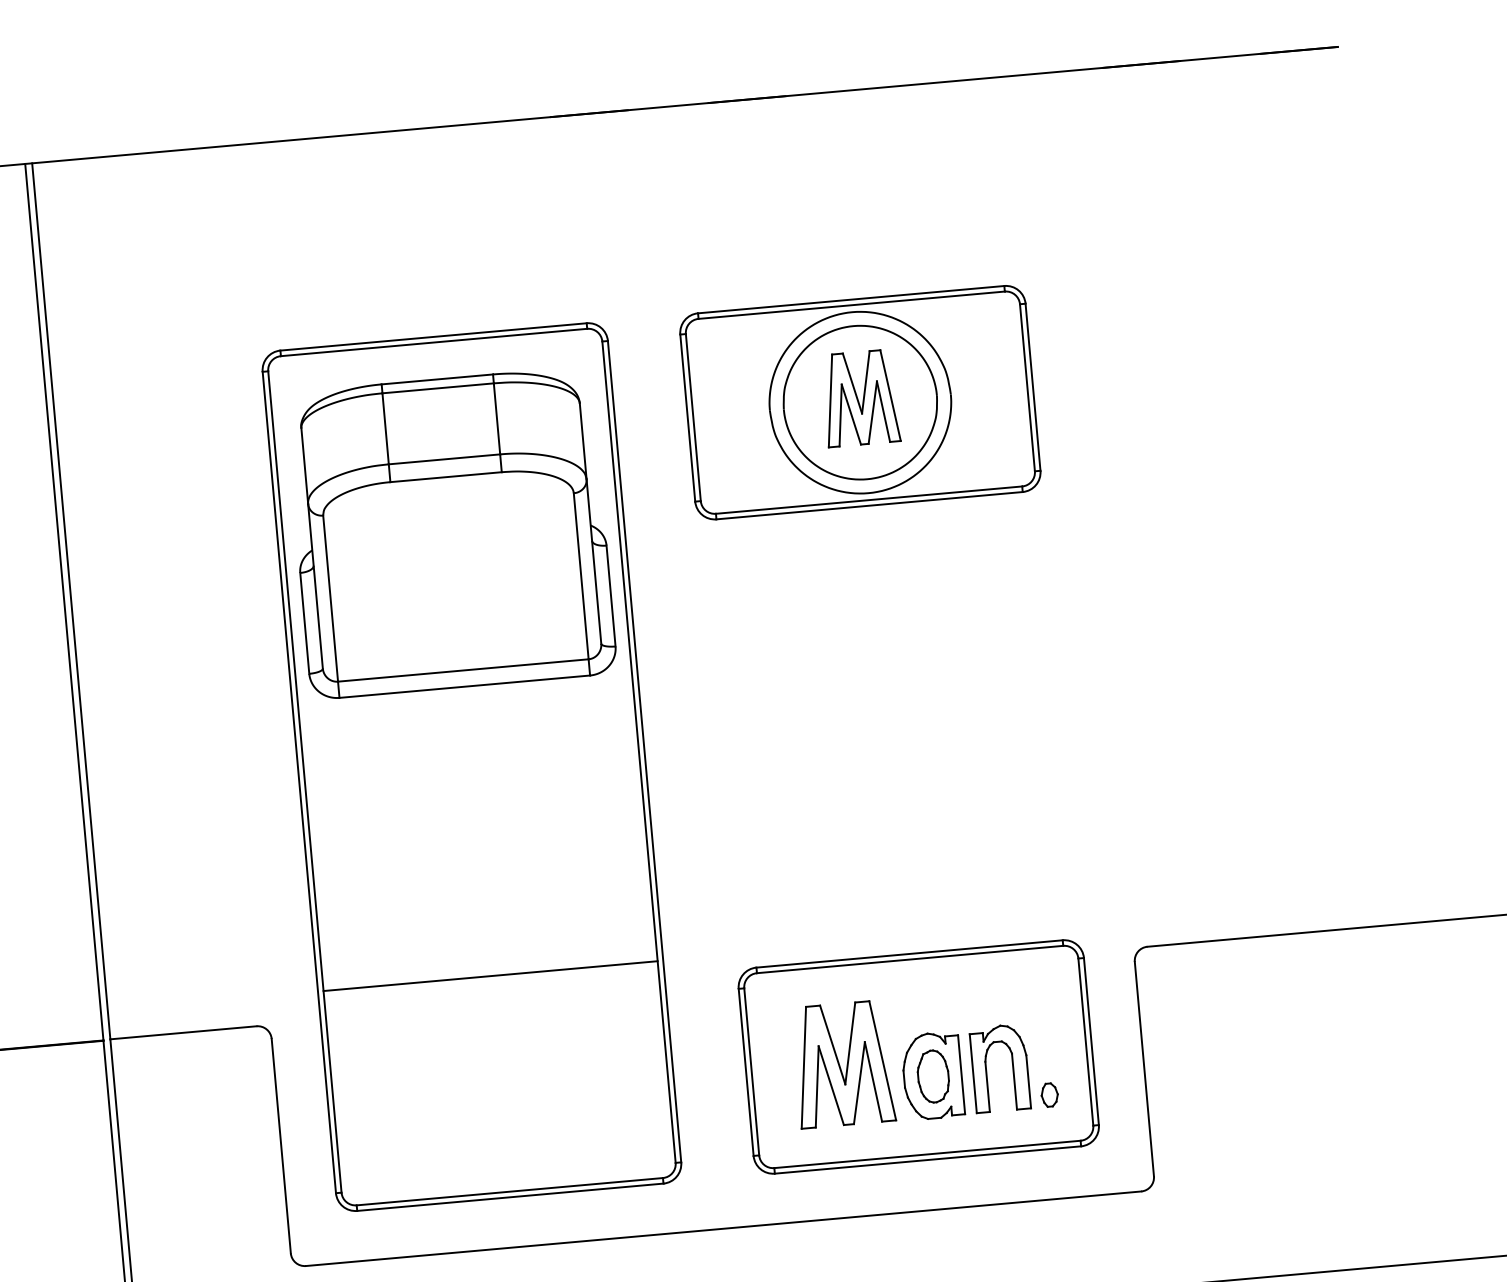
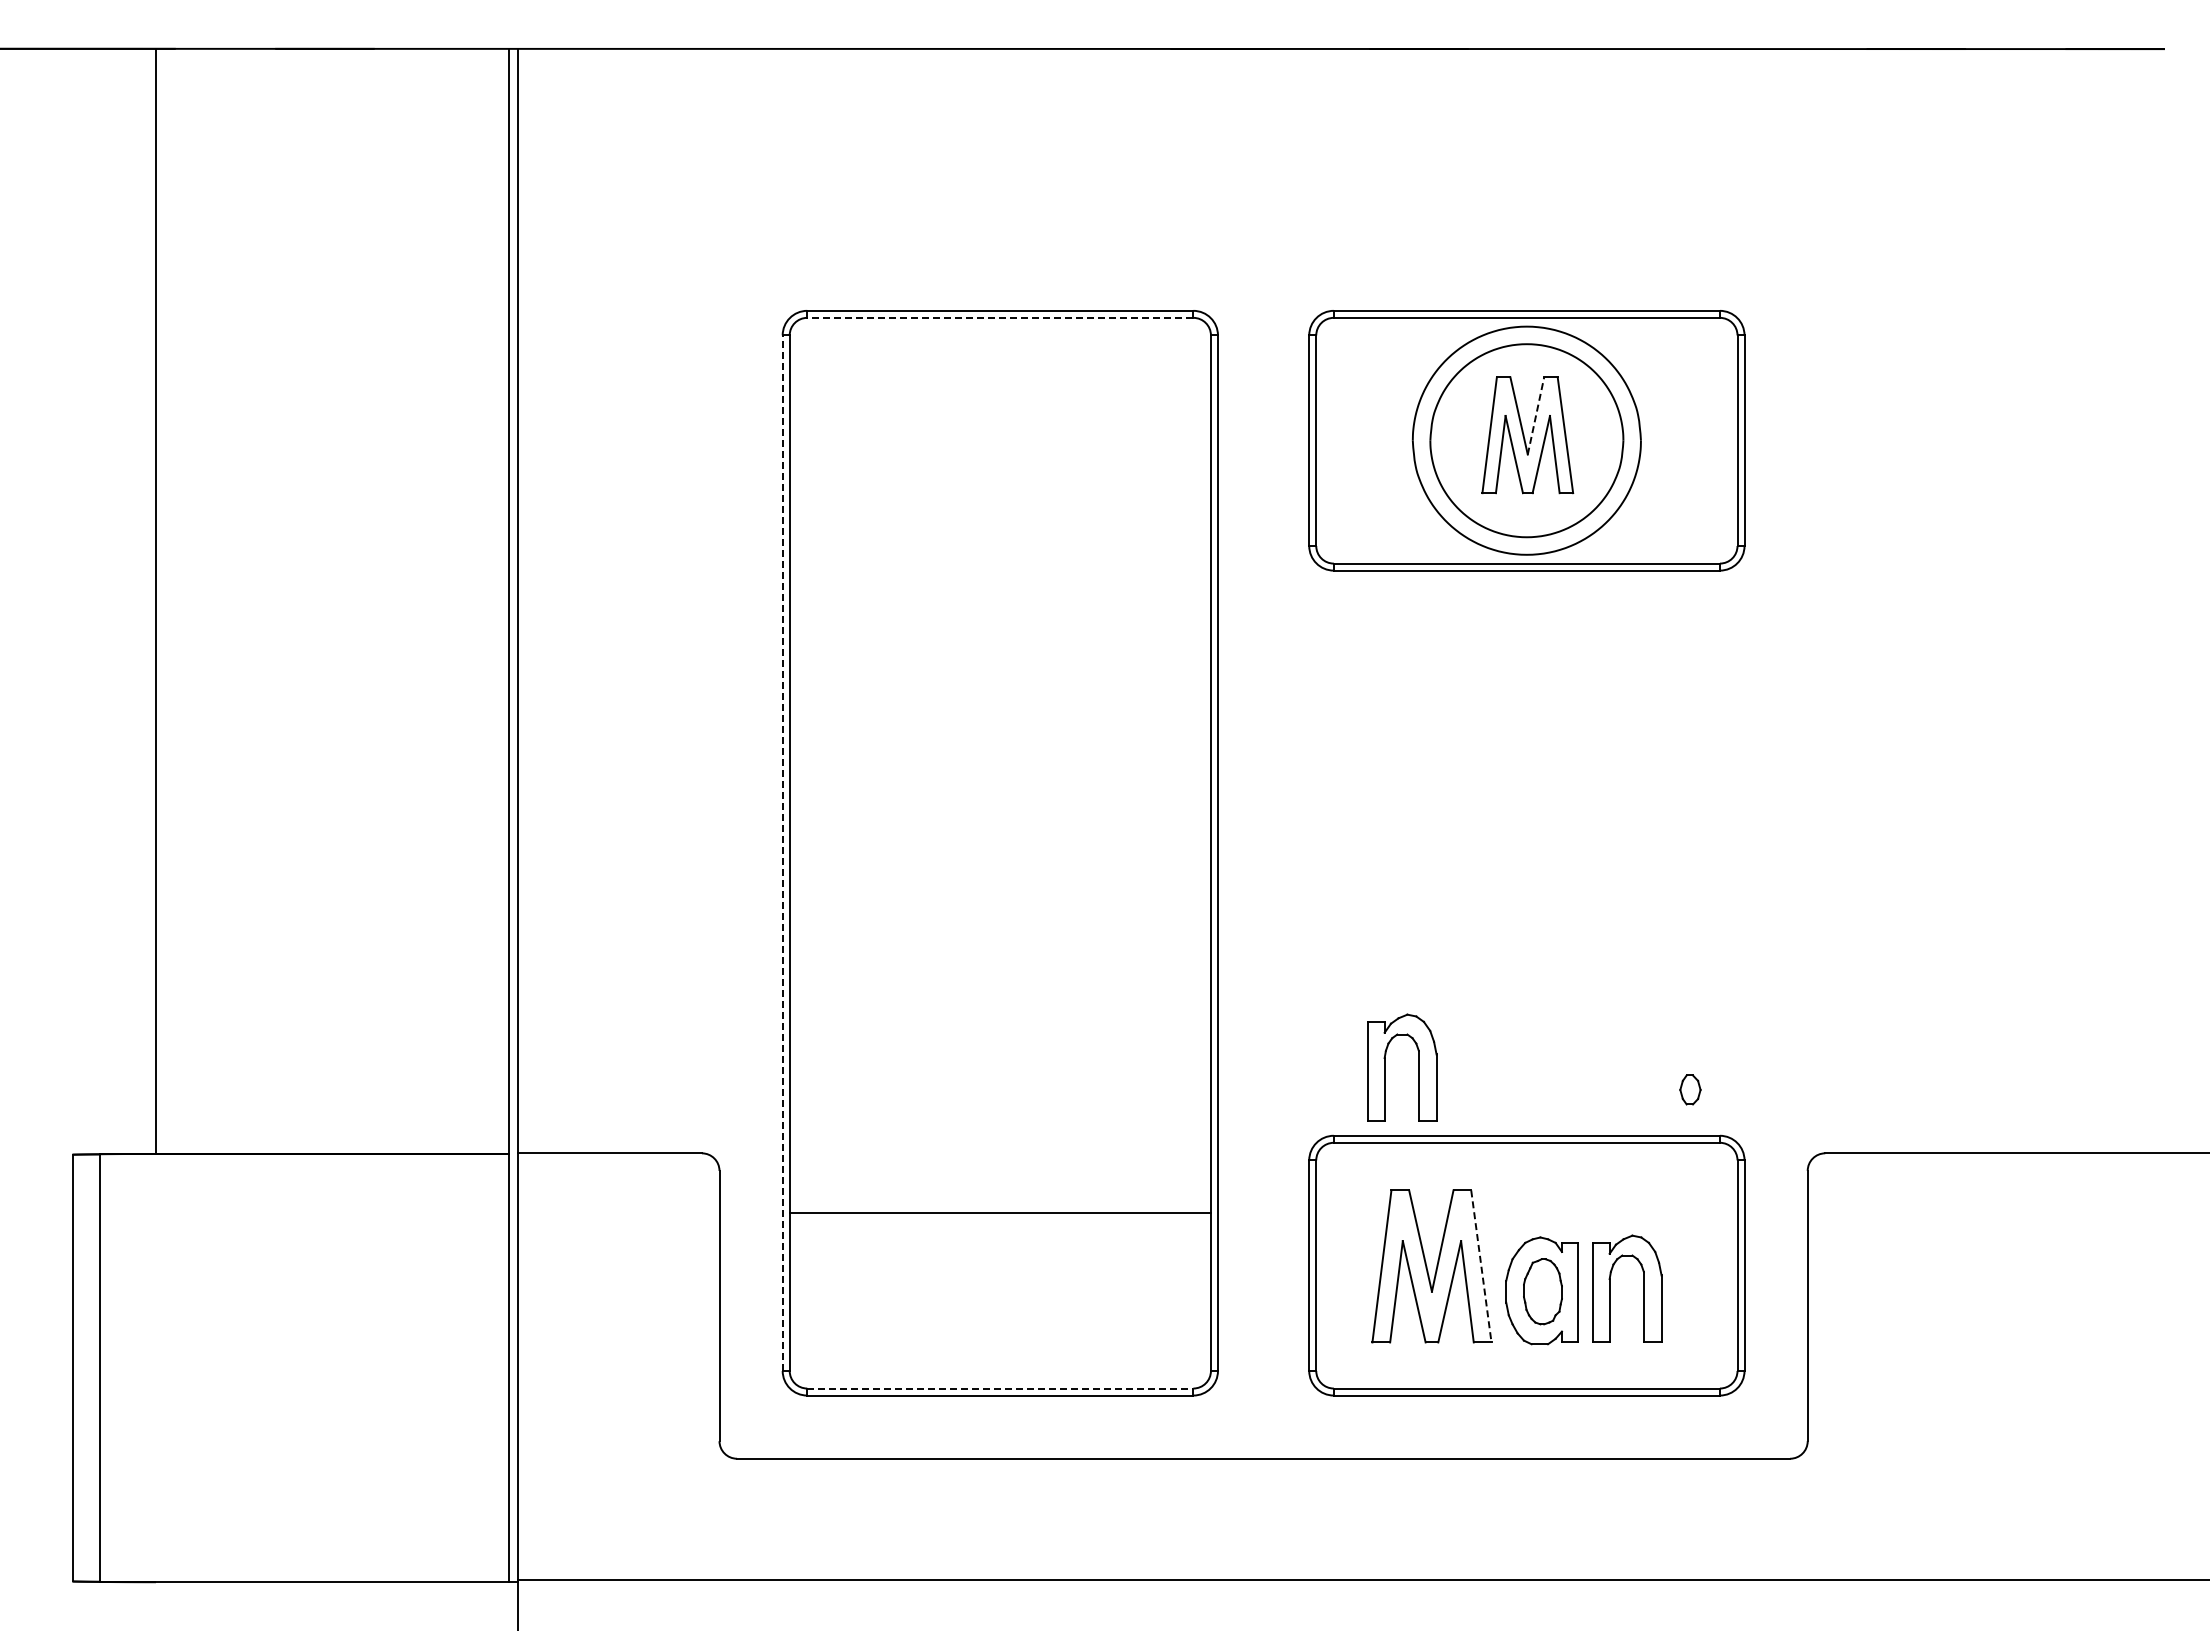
line: (433, 342) -> (999, 317), solid -> dashed
line: (866, 381) -> (1536, 415), solid -> dashed
part: (451, 532) -> (1000, 557), removed
line: (299, 782) -> (782, 853), solid -> dashed
part: (818, 907) -> (1418, 1067), added
line: (489, 976) -> (999, 1212), moved
line: (882, 1060) -> (1481, 1266), solid -> dashed
part: (1049, 1094) -> (1690, 1089), moved
line: (509, 1191) -> (1000, 1388), solid -> dashed

